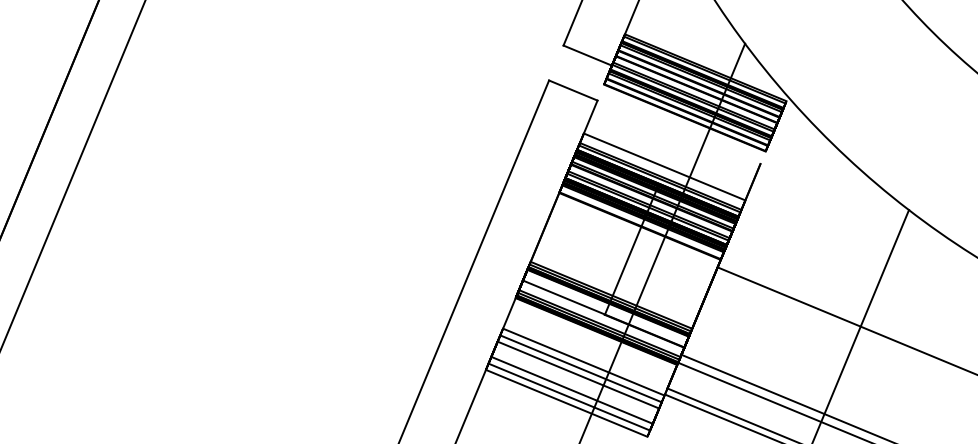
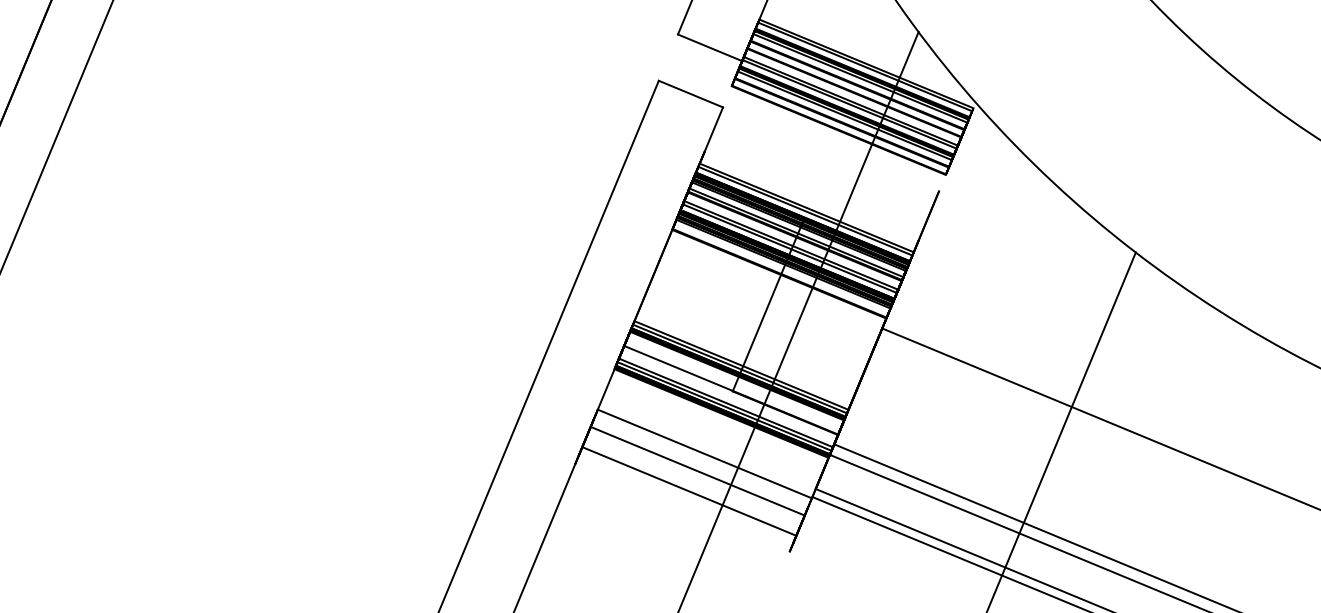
line: (664, 167) -> (811, 195), removed
line: (581, 368) -> (701, 462), removed
line: (569, 397) -> (685, 500), removed
line: (566, 403) -> (682, 508), removed

